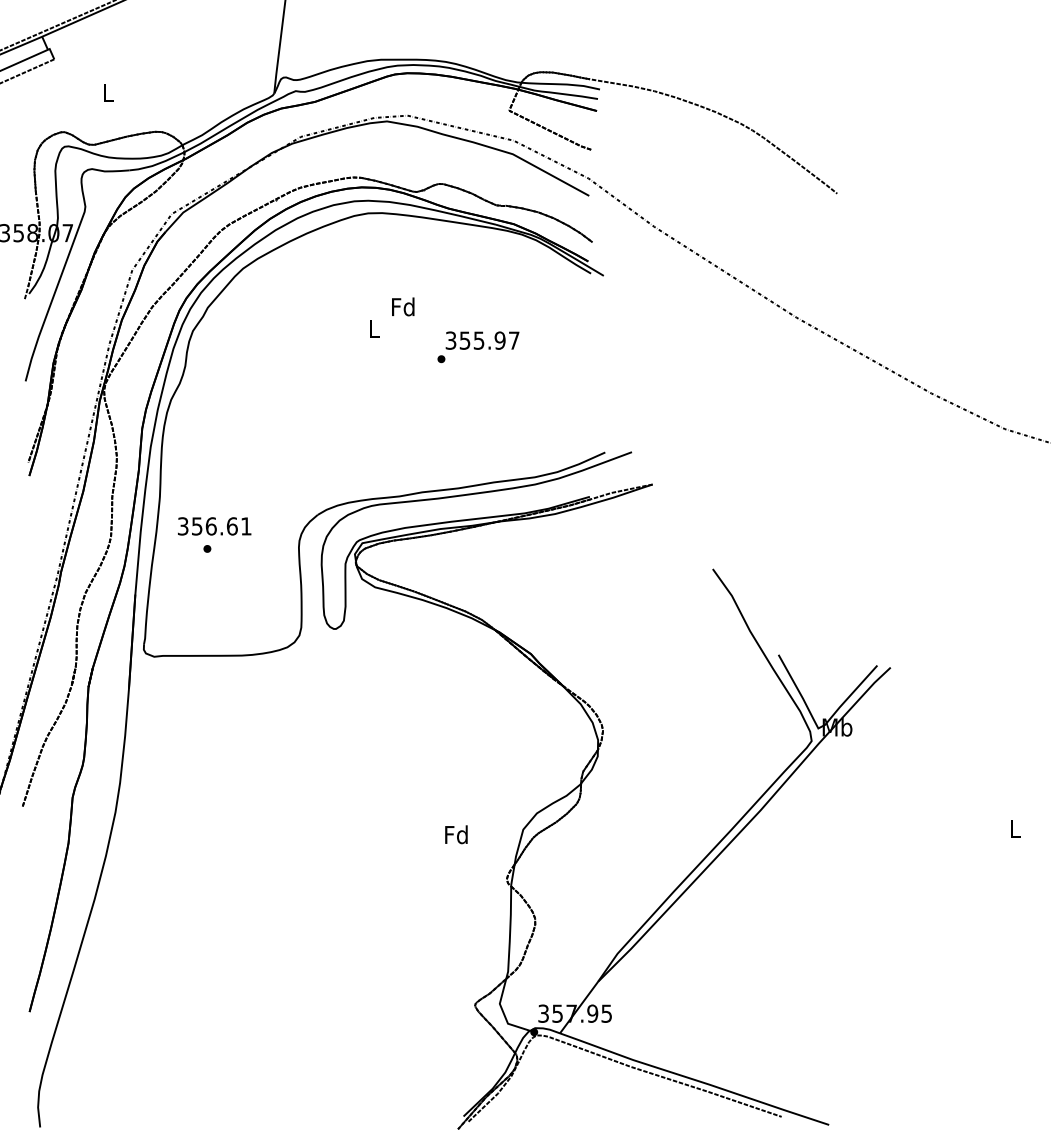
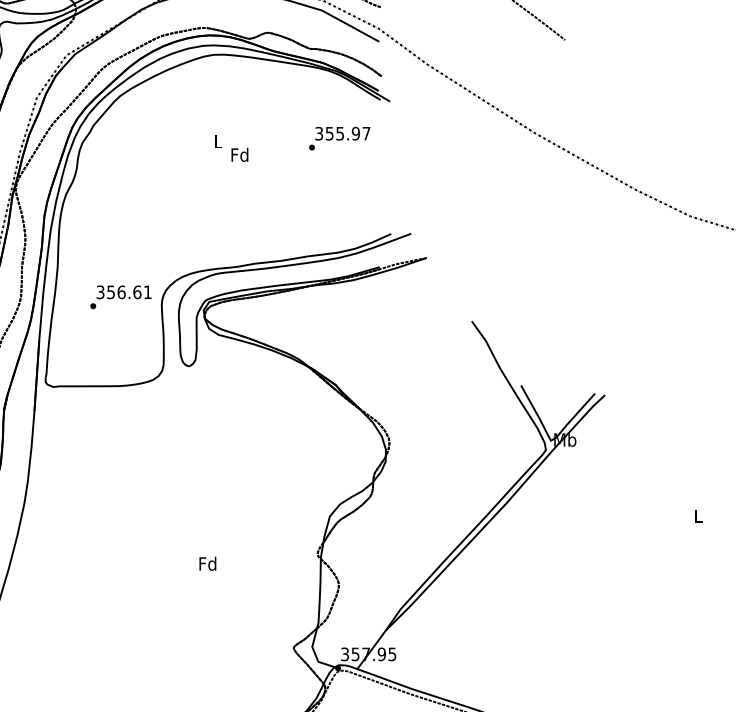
text: (403, 306) -> (240, 154), moved
text: (478, 347) -> (339, 138), moved
text: (214, 526) -> (124, 292), moved
text: (456, 834) -> (207, 563), moved

